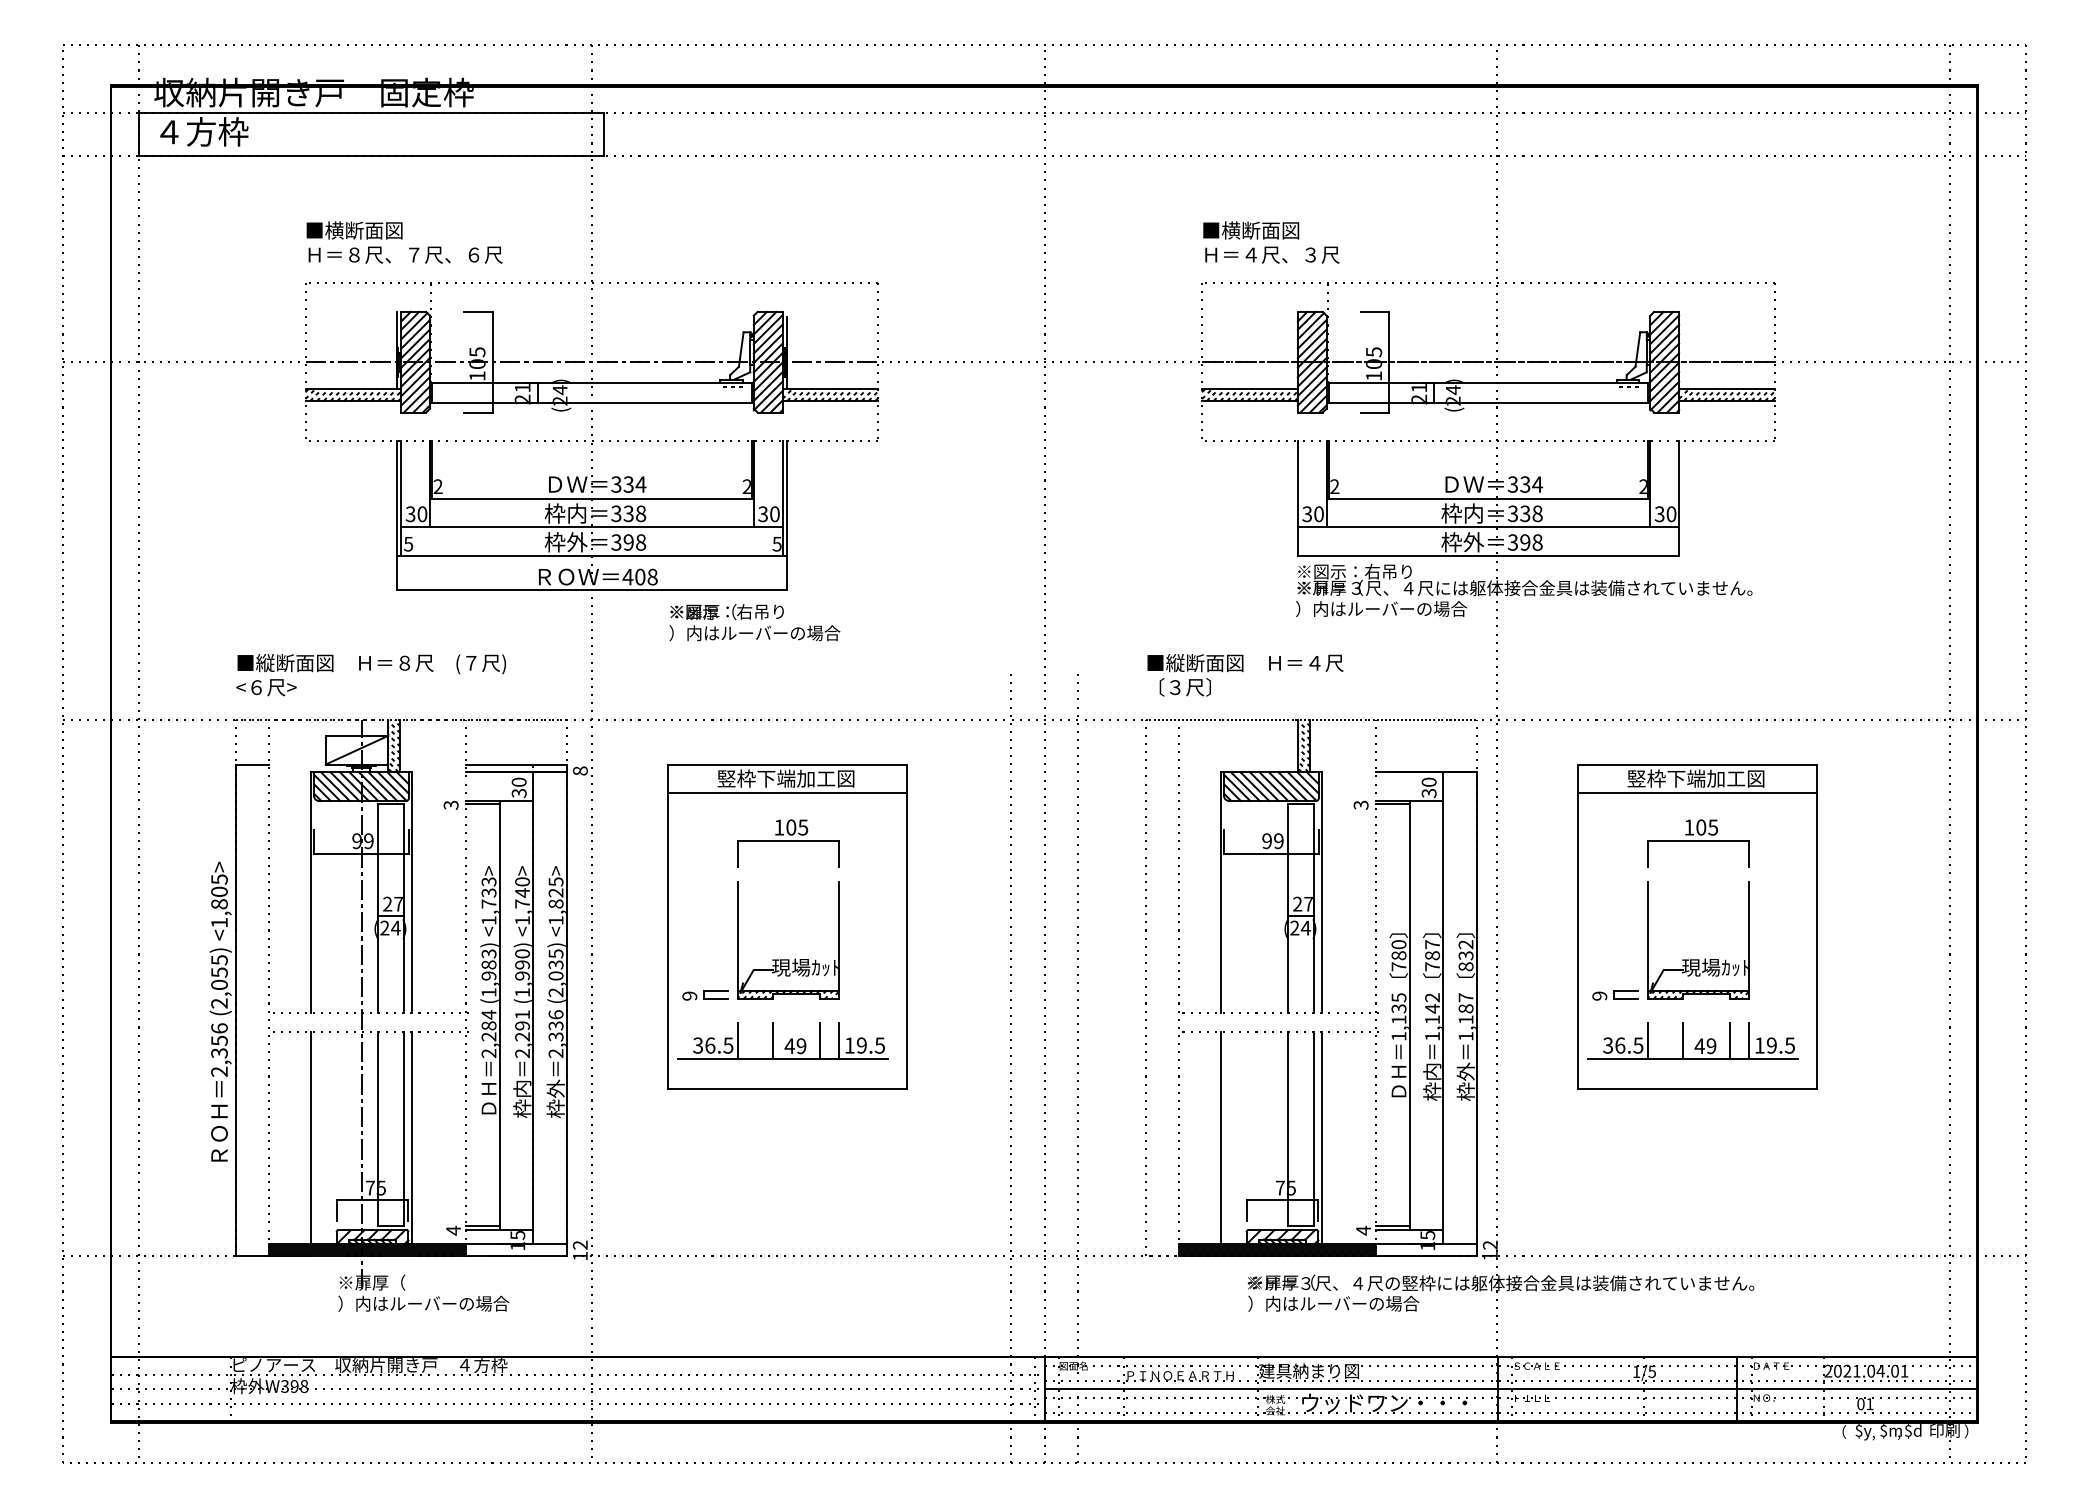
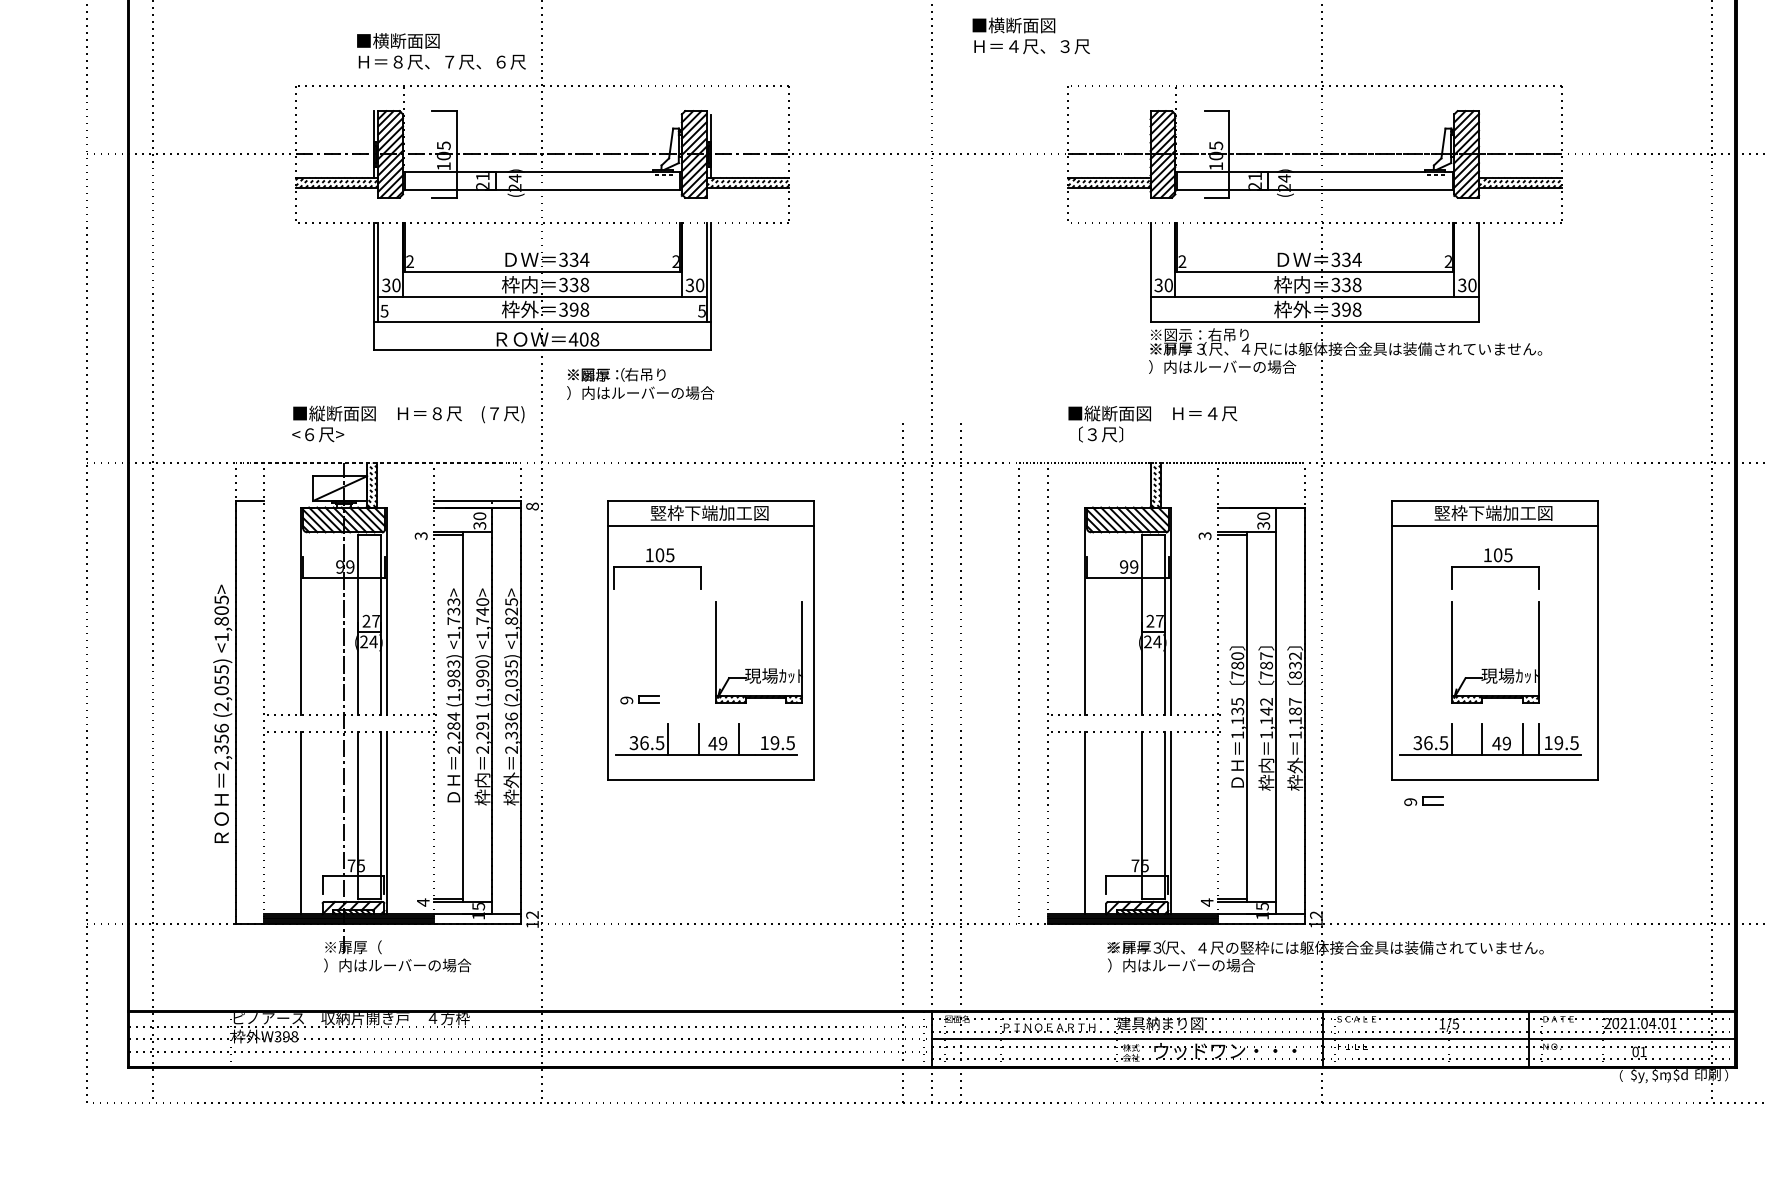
text: (404, 242) -> (441, 51), moved
text: (1271, 242) -> (1031, 35), moved
text: (754, 622) -> (640, 383), moved
text: (370, 675) -> (407, 424), moved
text: (1245, 675) -> (1152, 424), moved
part: (788, 843) -> (657, 569), moved
part: (794, 958) -> (764, 668), moved
part: (1615, 995) -> (1424, 801), moved
line: (838, 1041) -> (754, 739), removed

